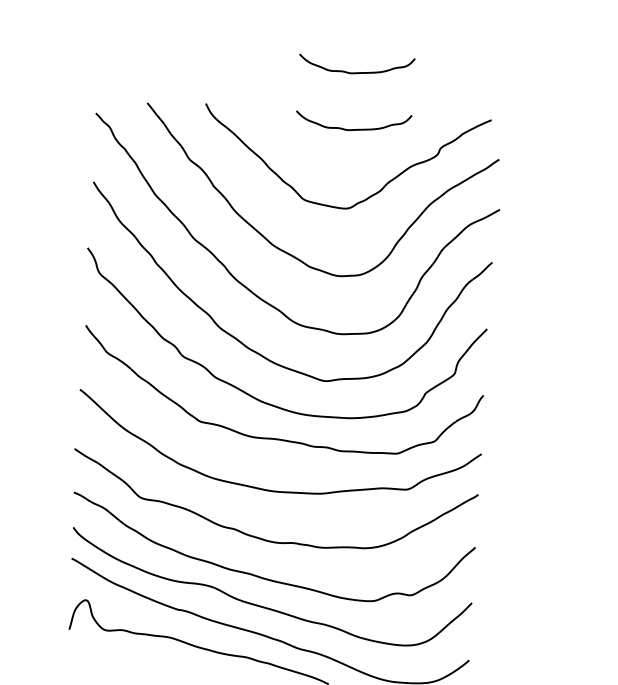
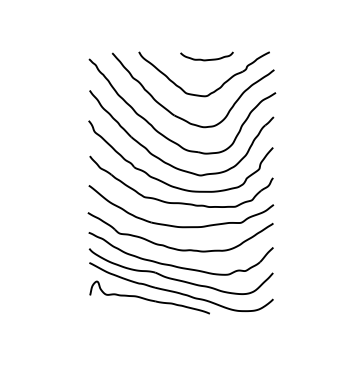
curve: (355, 71) -> (206, 33), removed

